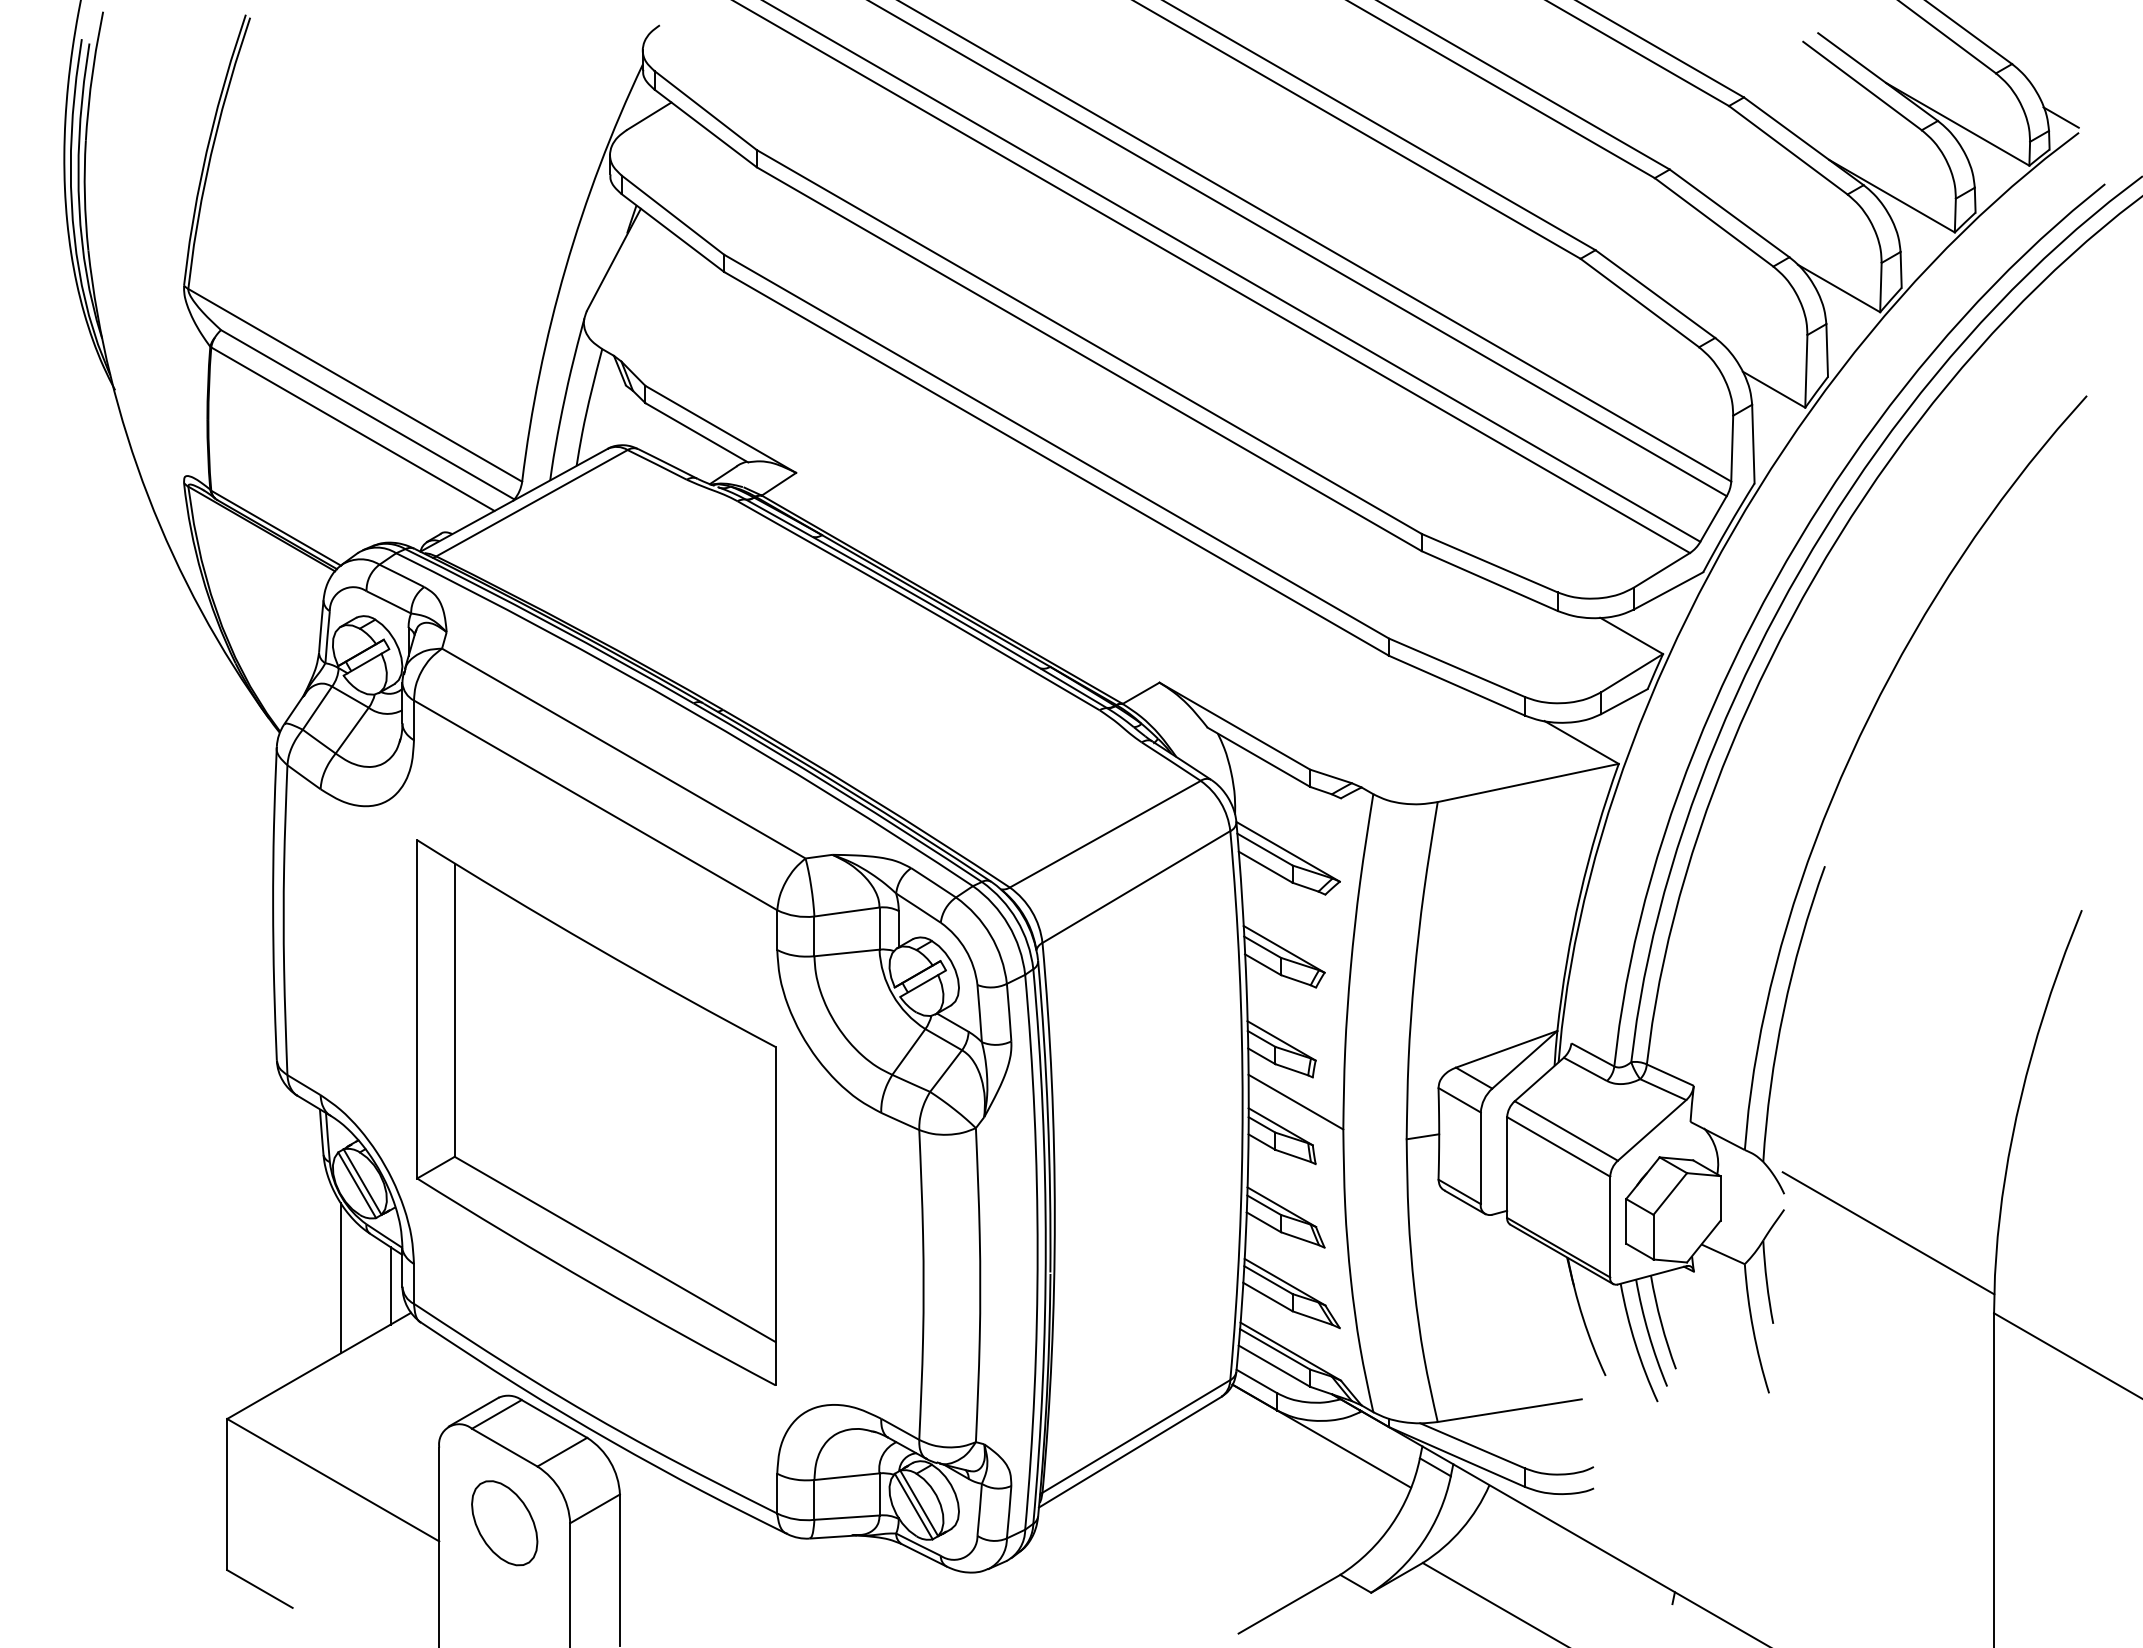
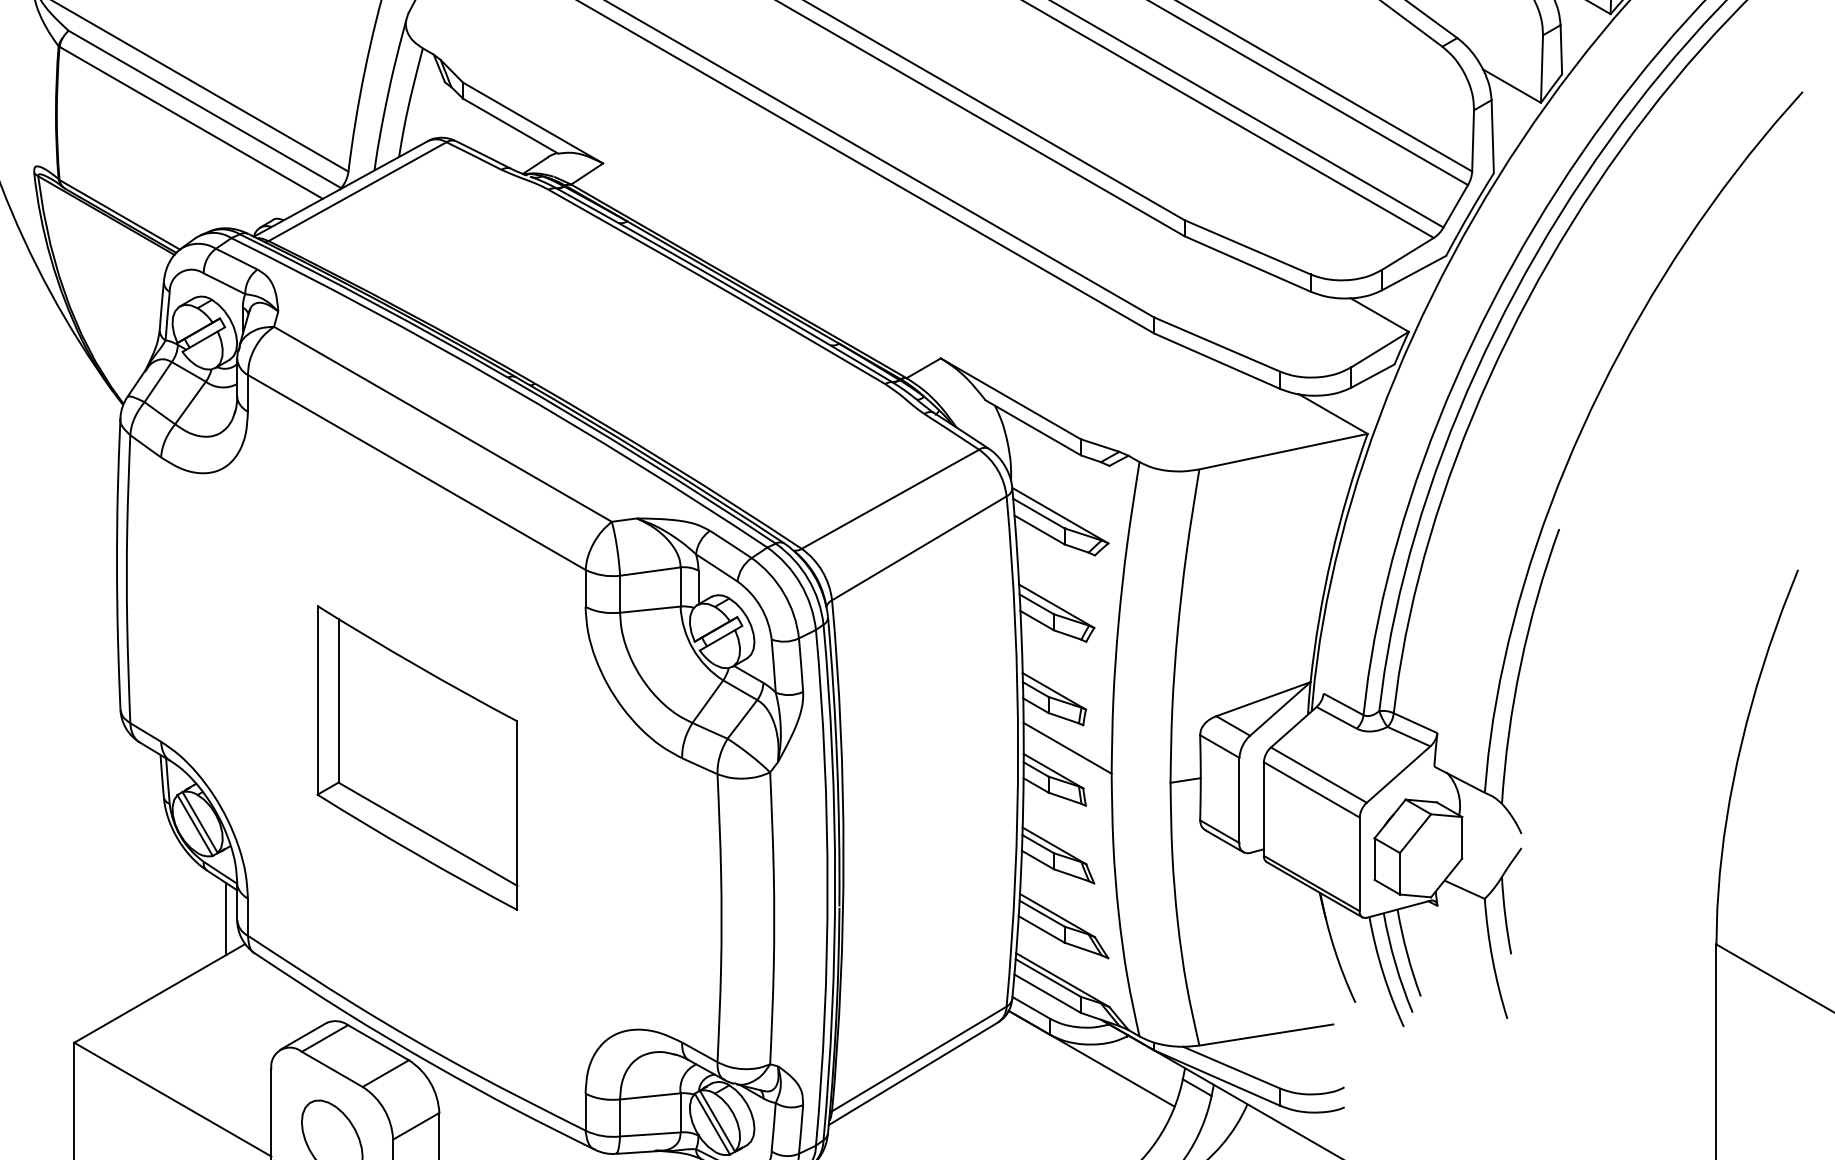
part: (596, 1112) -> (417, 757), size x0.6
line: (1888, 1233) -> (1618, 870), removed
line: (341, 1278) -> (180, 912), removed

